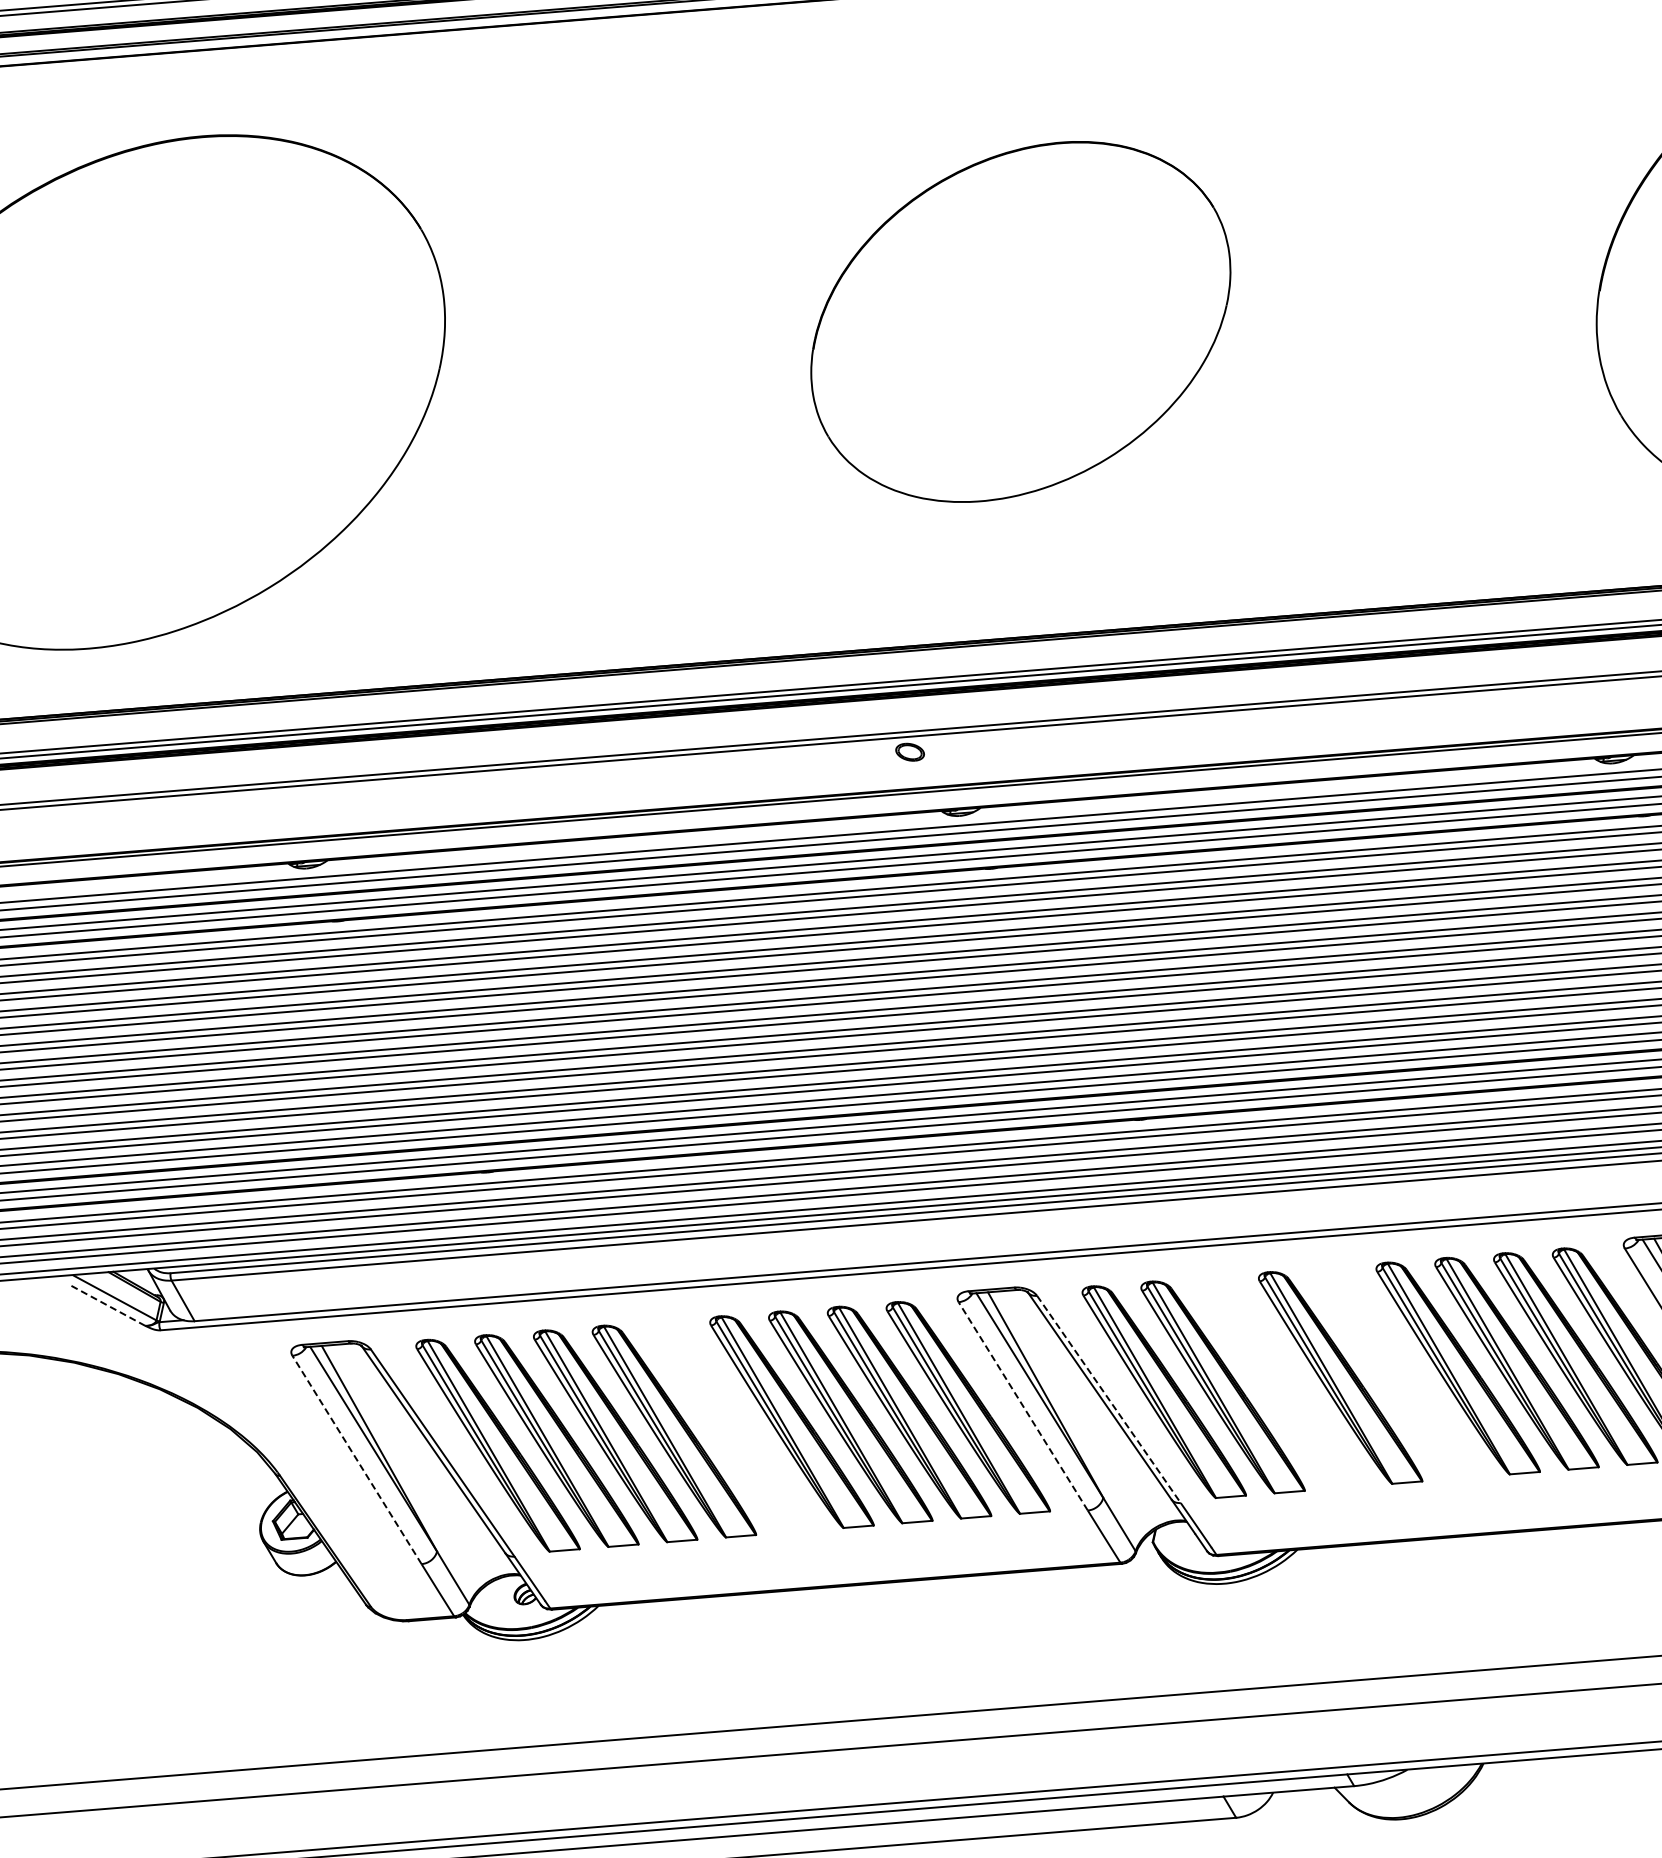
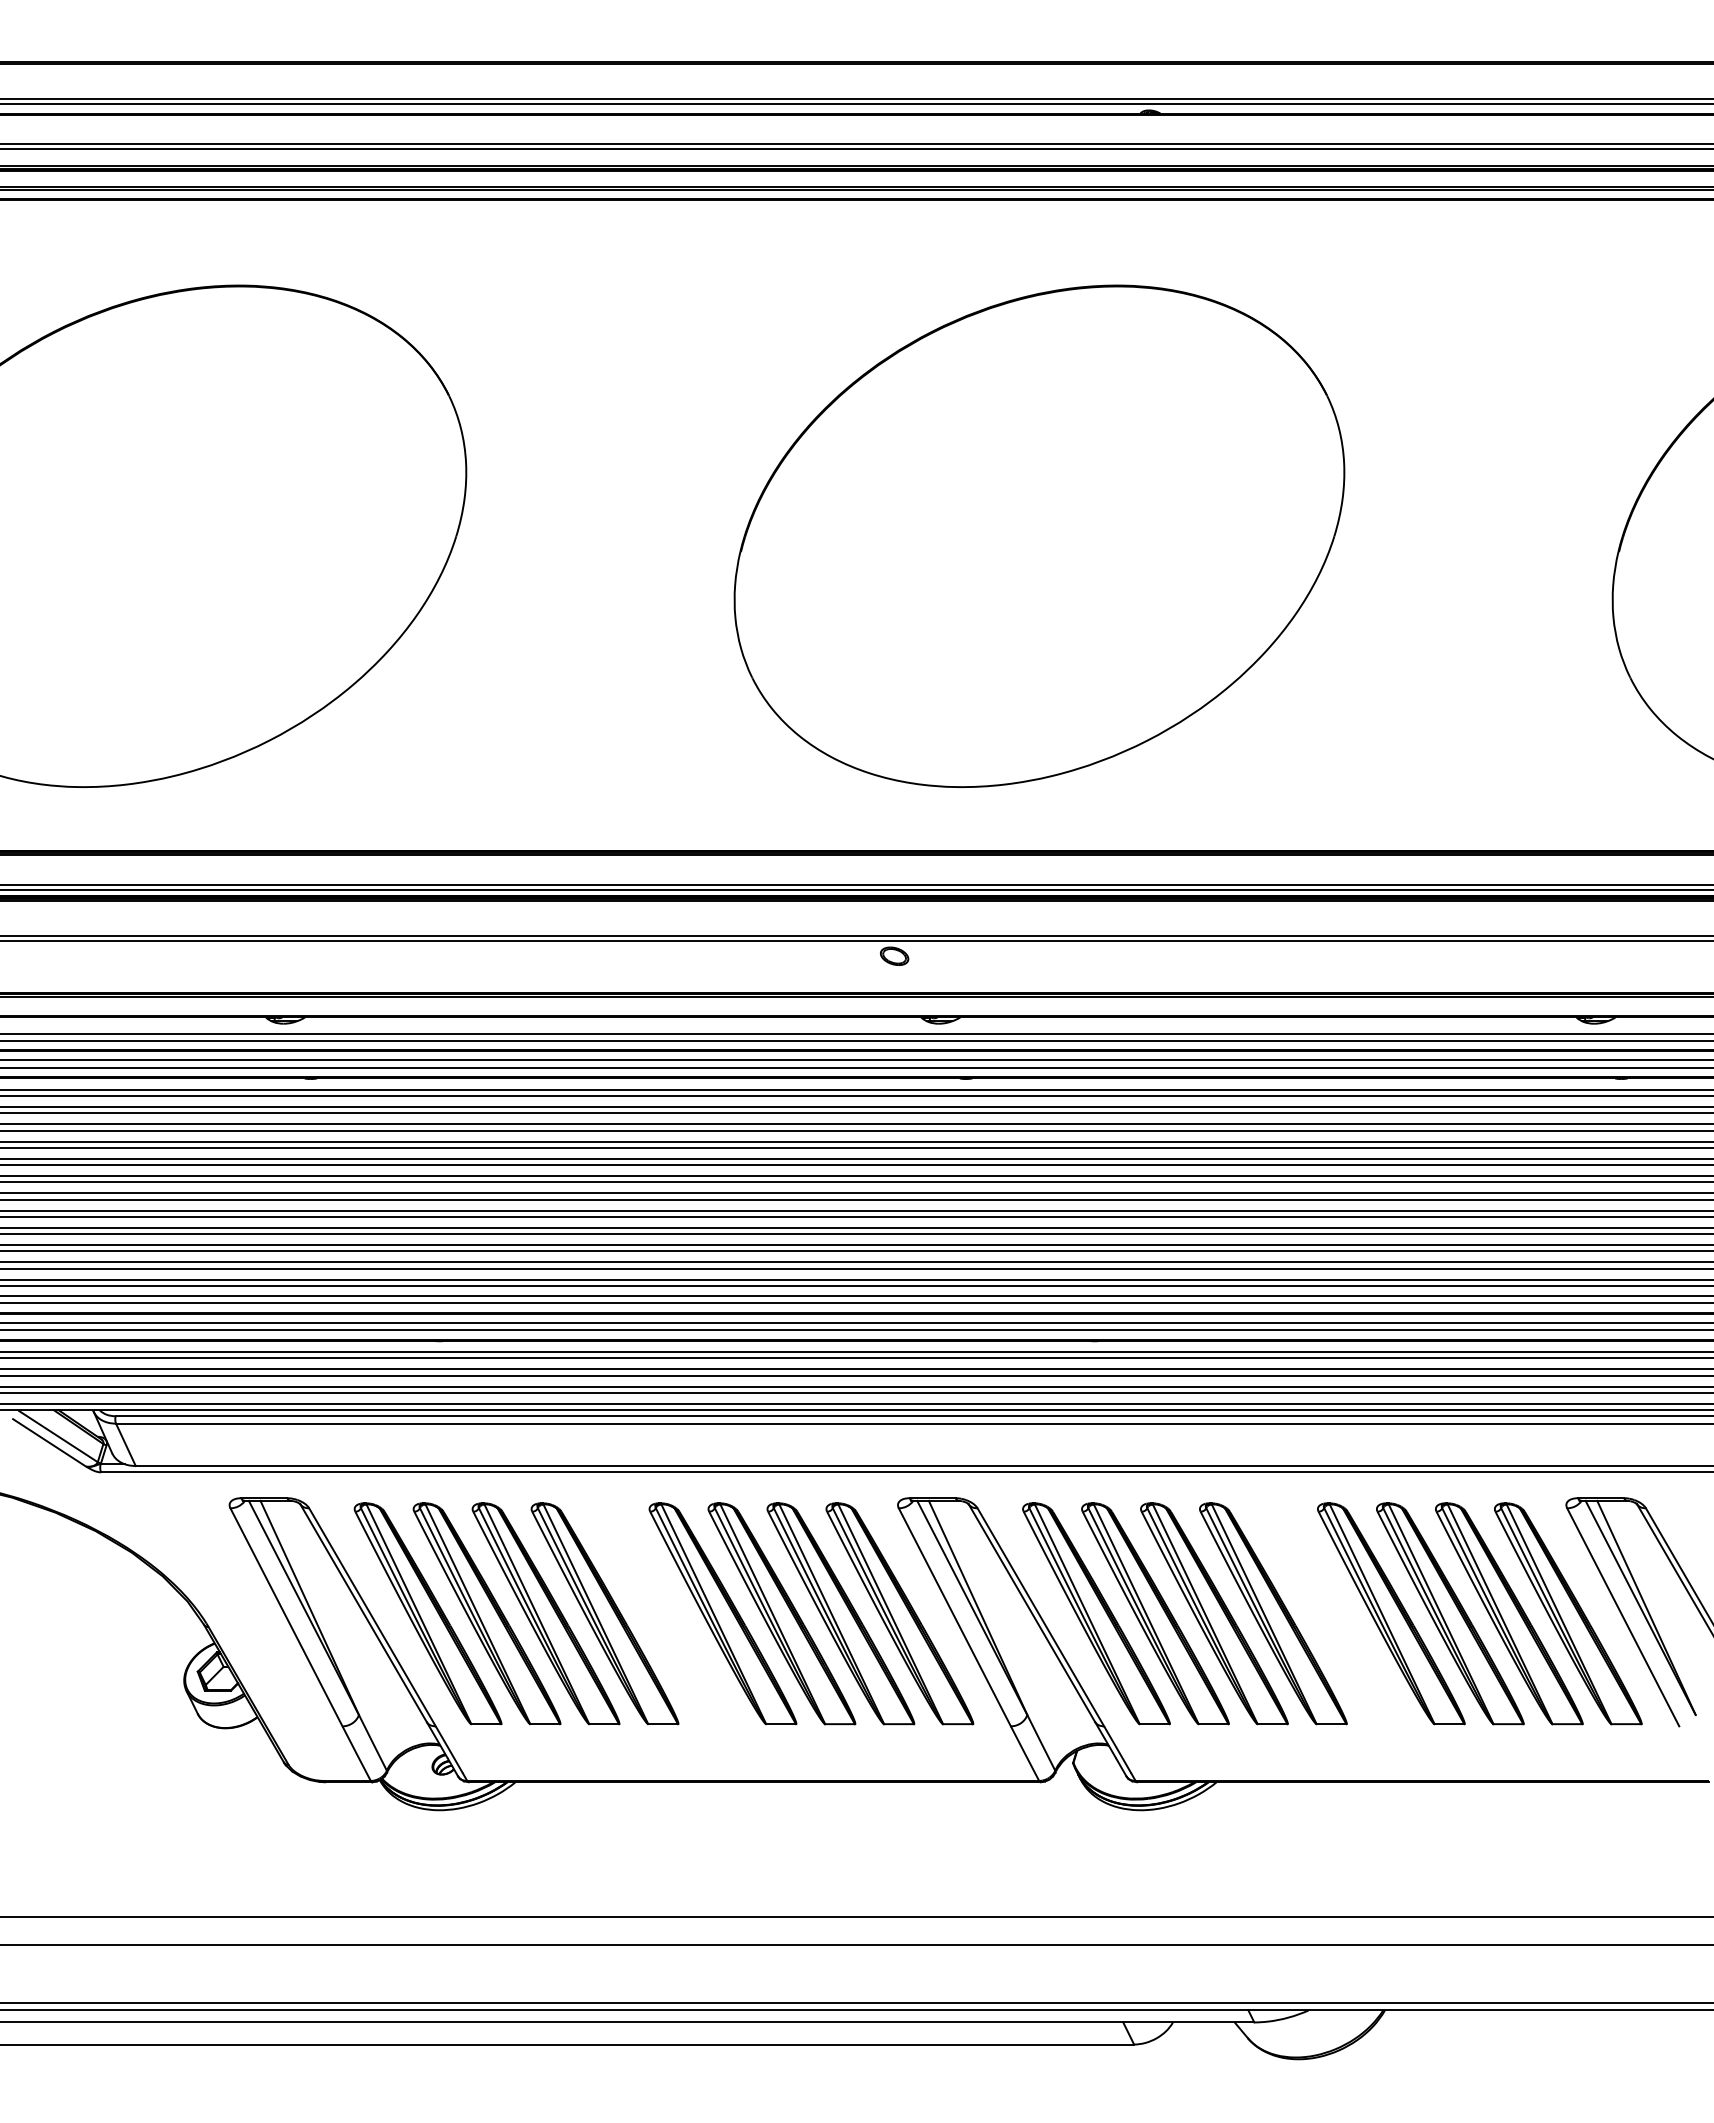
part: (1020, 321) -> (1039, 535), size x1.43
line: (106, 1304) -> (49, 1442), dashed -> solid
part: (1281, 1381) -> (1214, 1613), added
line: (1109, 1399) -> (1041, 1617), dashed -> solid
line: (1022, 1406) -> (954, 1617), dashed -> solid
line: (357, 1460) -> (286, 1617), dashed -> solid

